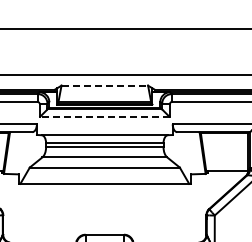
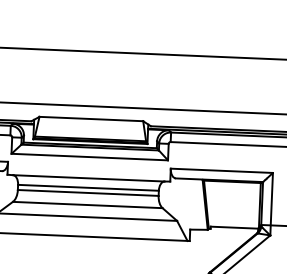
line: (105, 85) -> (92, 118), dashed -> solid
line: (104, 117) -> (89, 157), dashed -> solid

